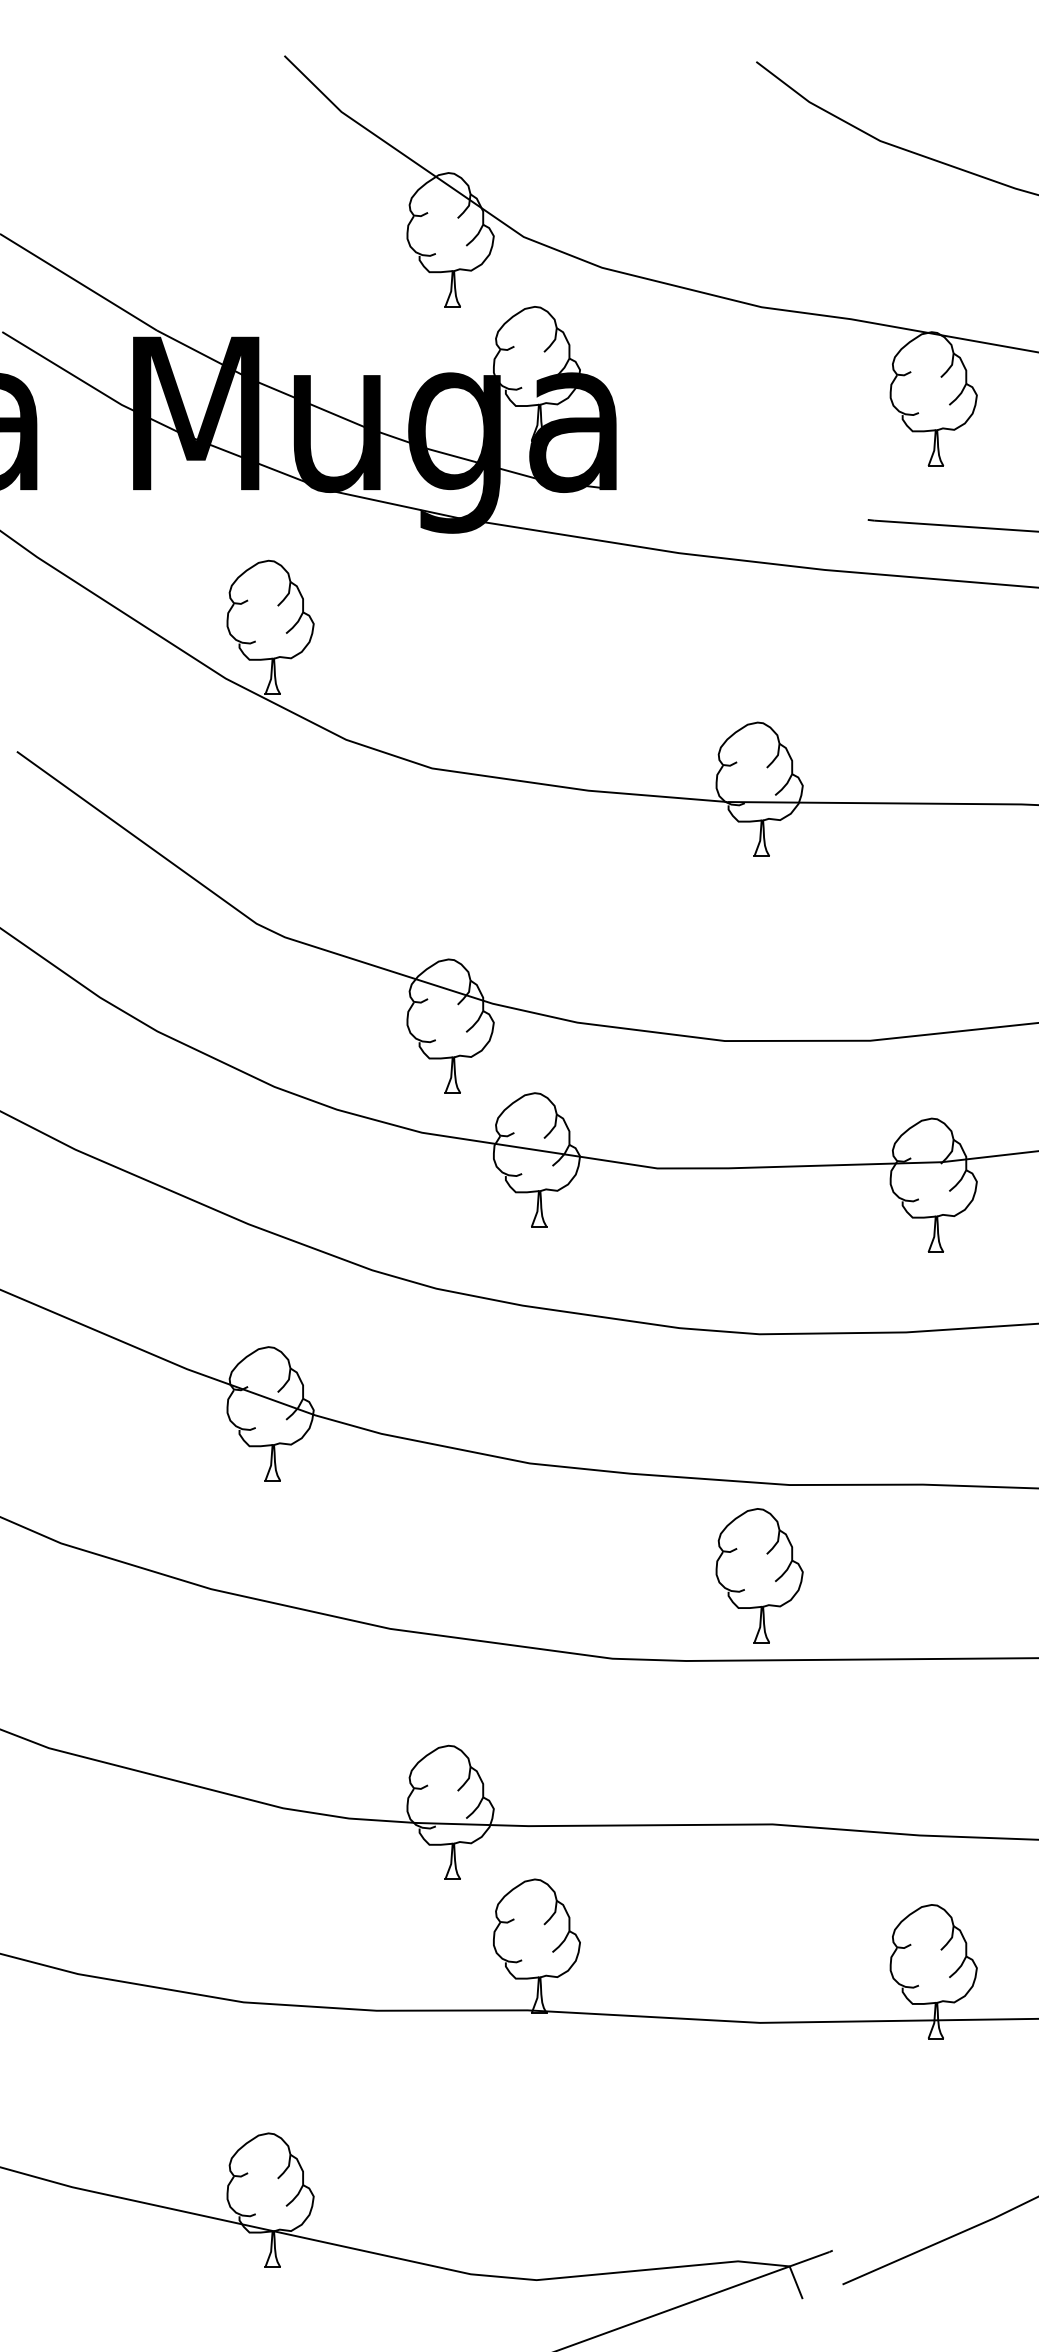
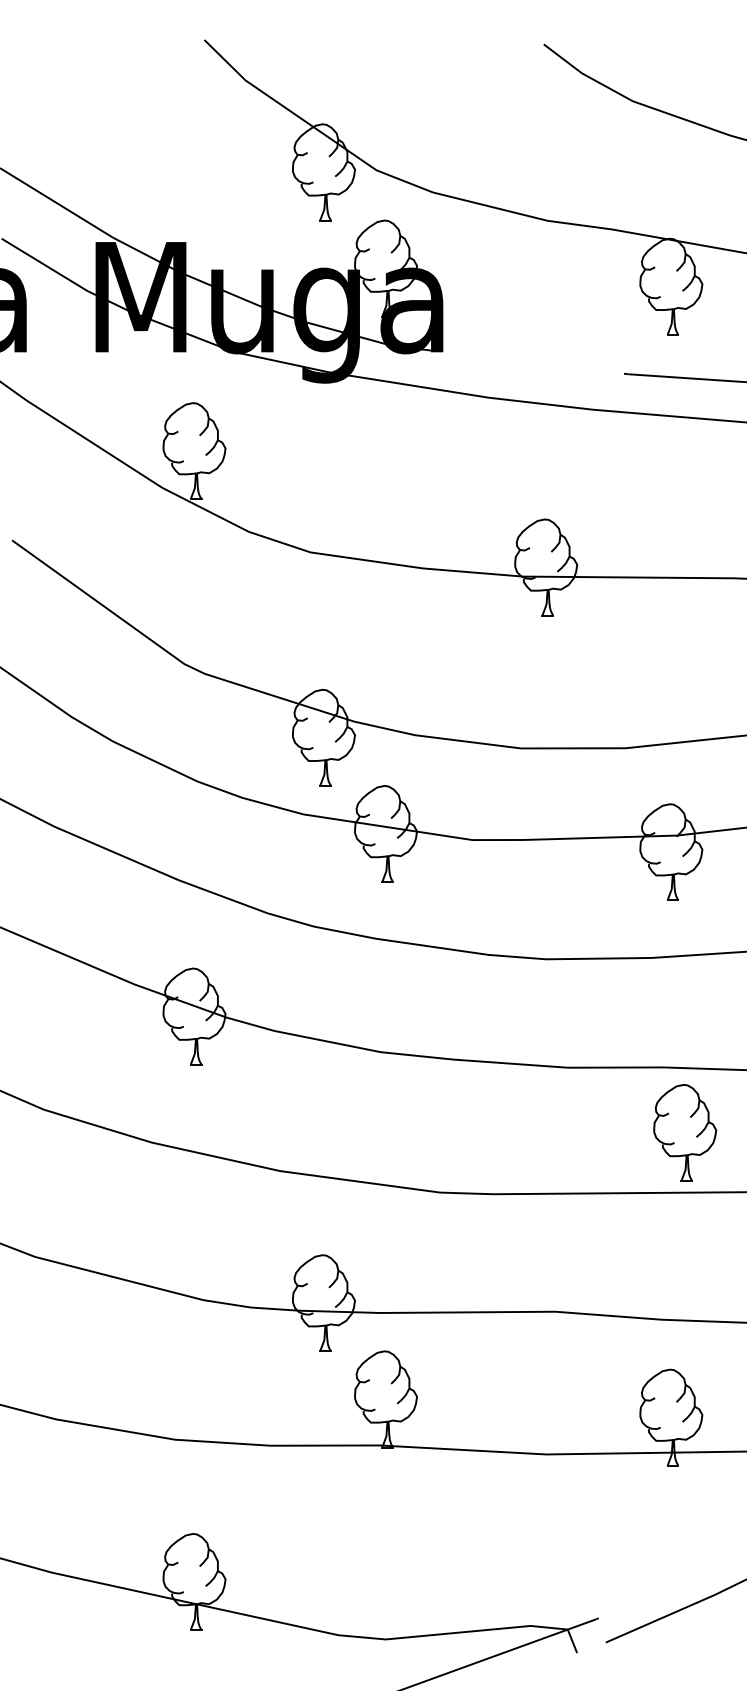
part: (760, 1575) -> (685, 1132), moved

